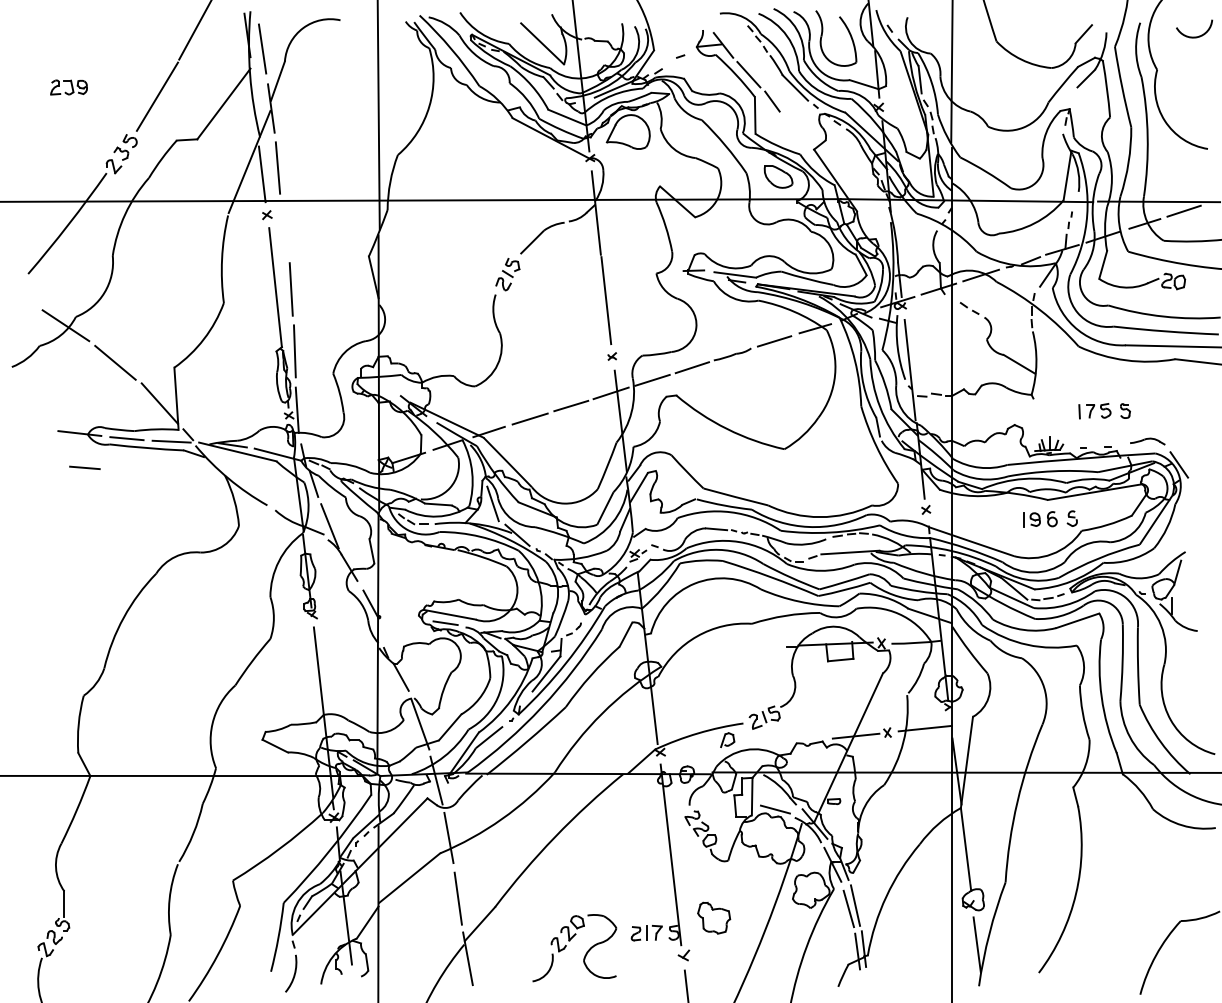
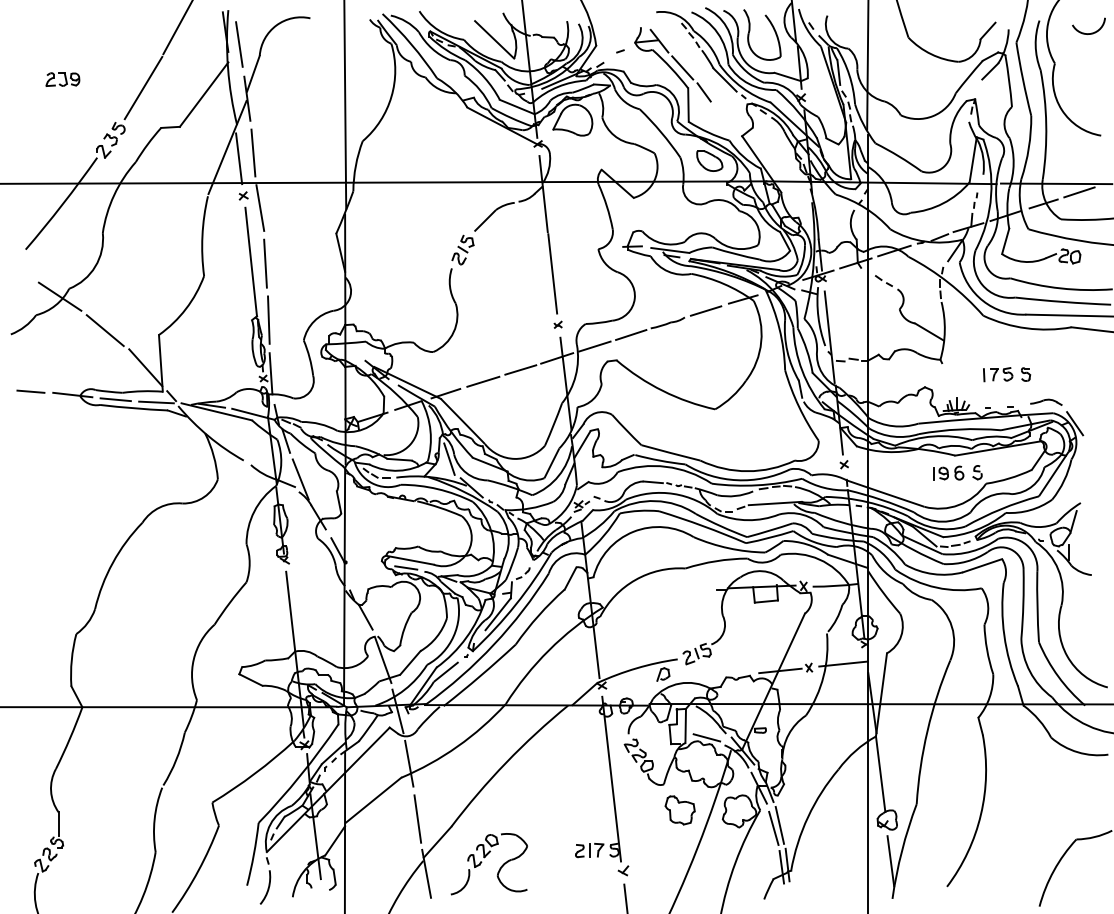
line: (285, 228) -> (260, 208), added
line: (84, 467) -> (30, 391), moved
part: (714, 917) -> (680, 809), moved
part: (570, 941) -> (485, 858), moved

